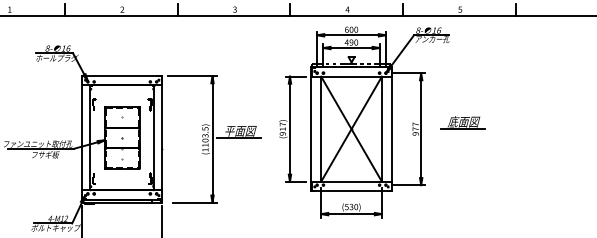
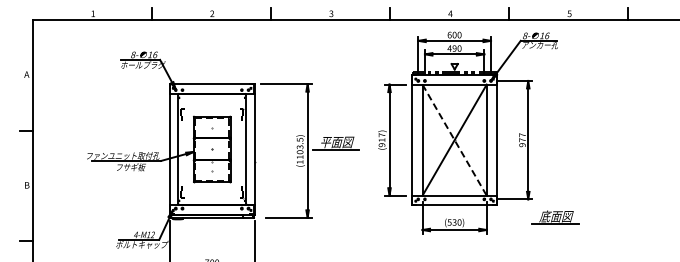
part: (462, 122) -> (555, 217), moved
line: (351, 129) -> (454, 140), solid -> dashed

